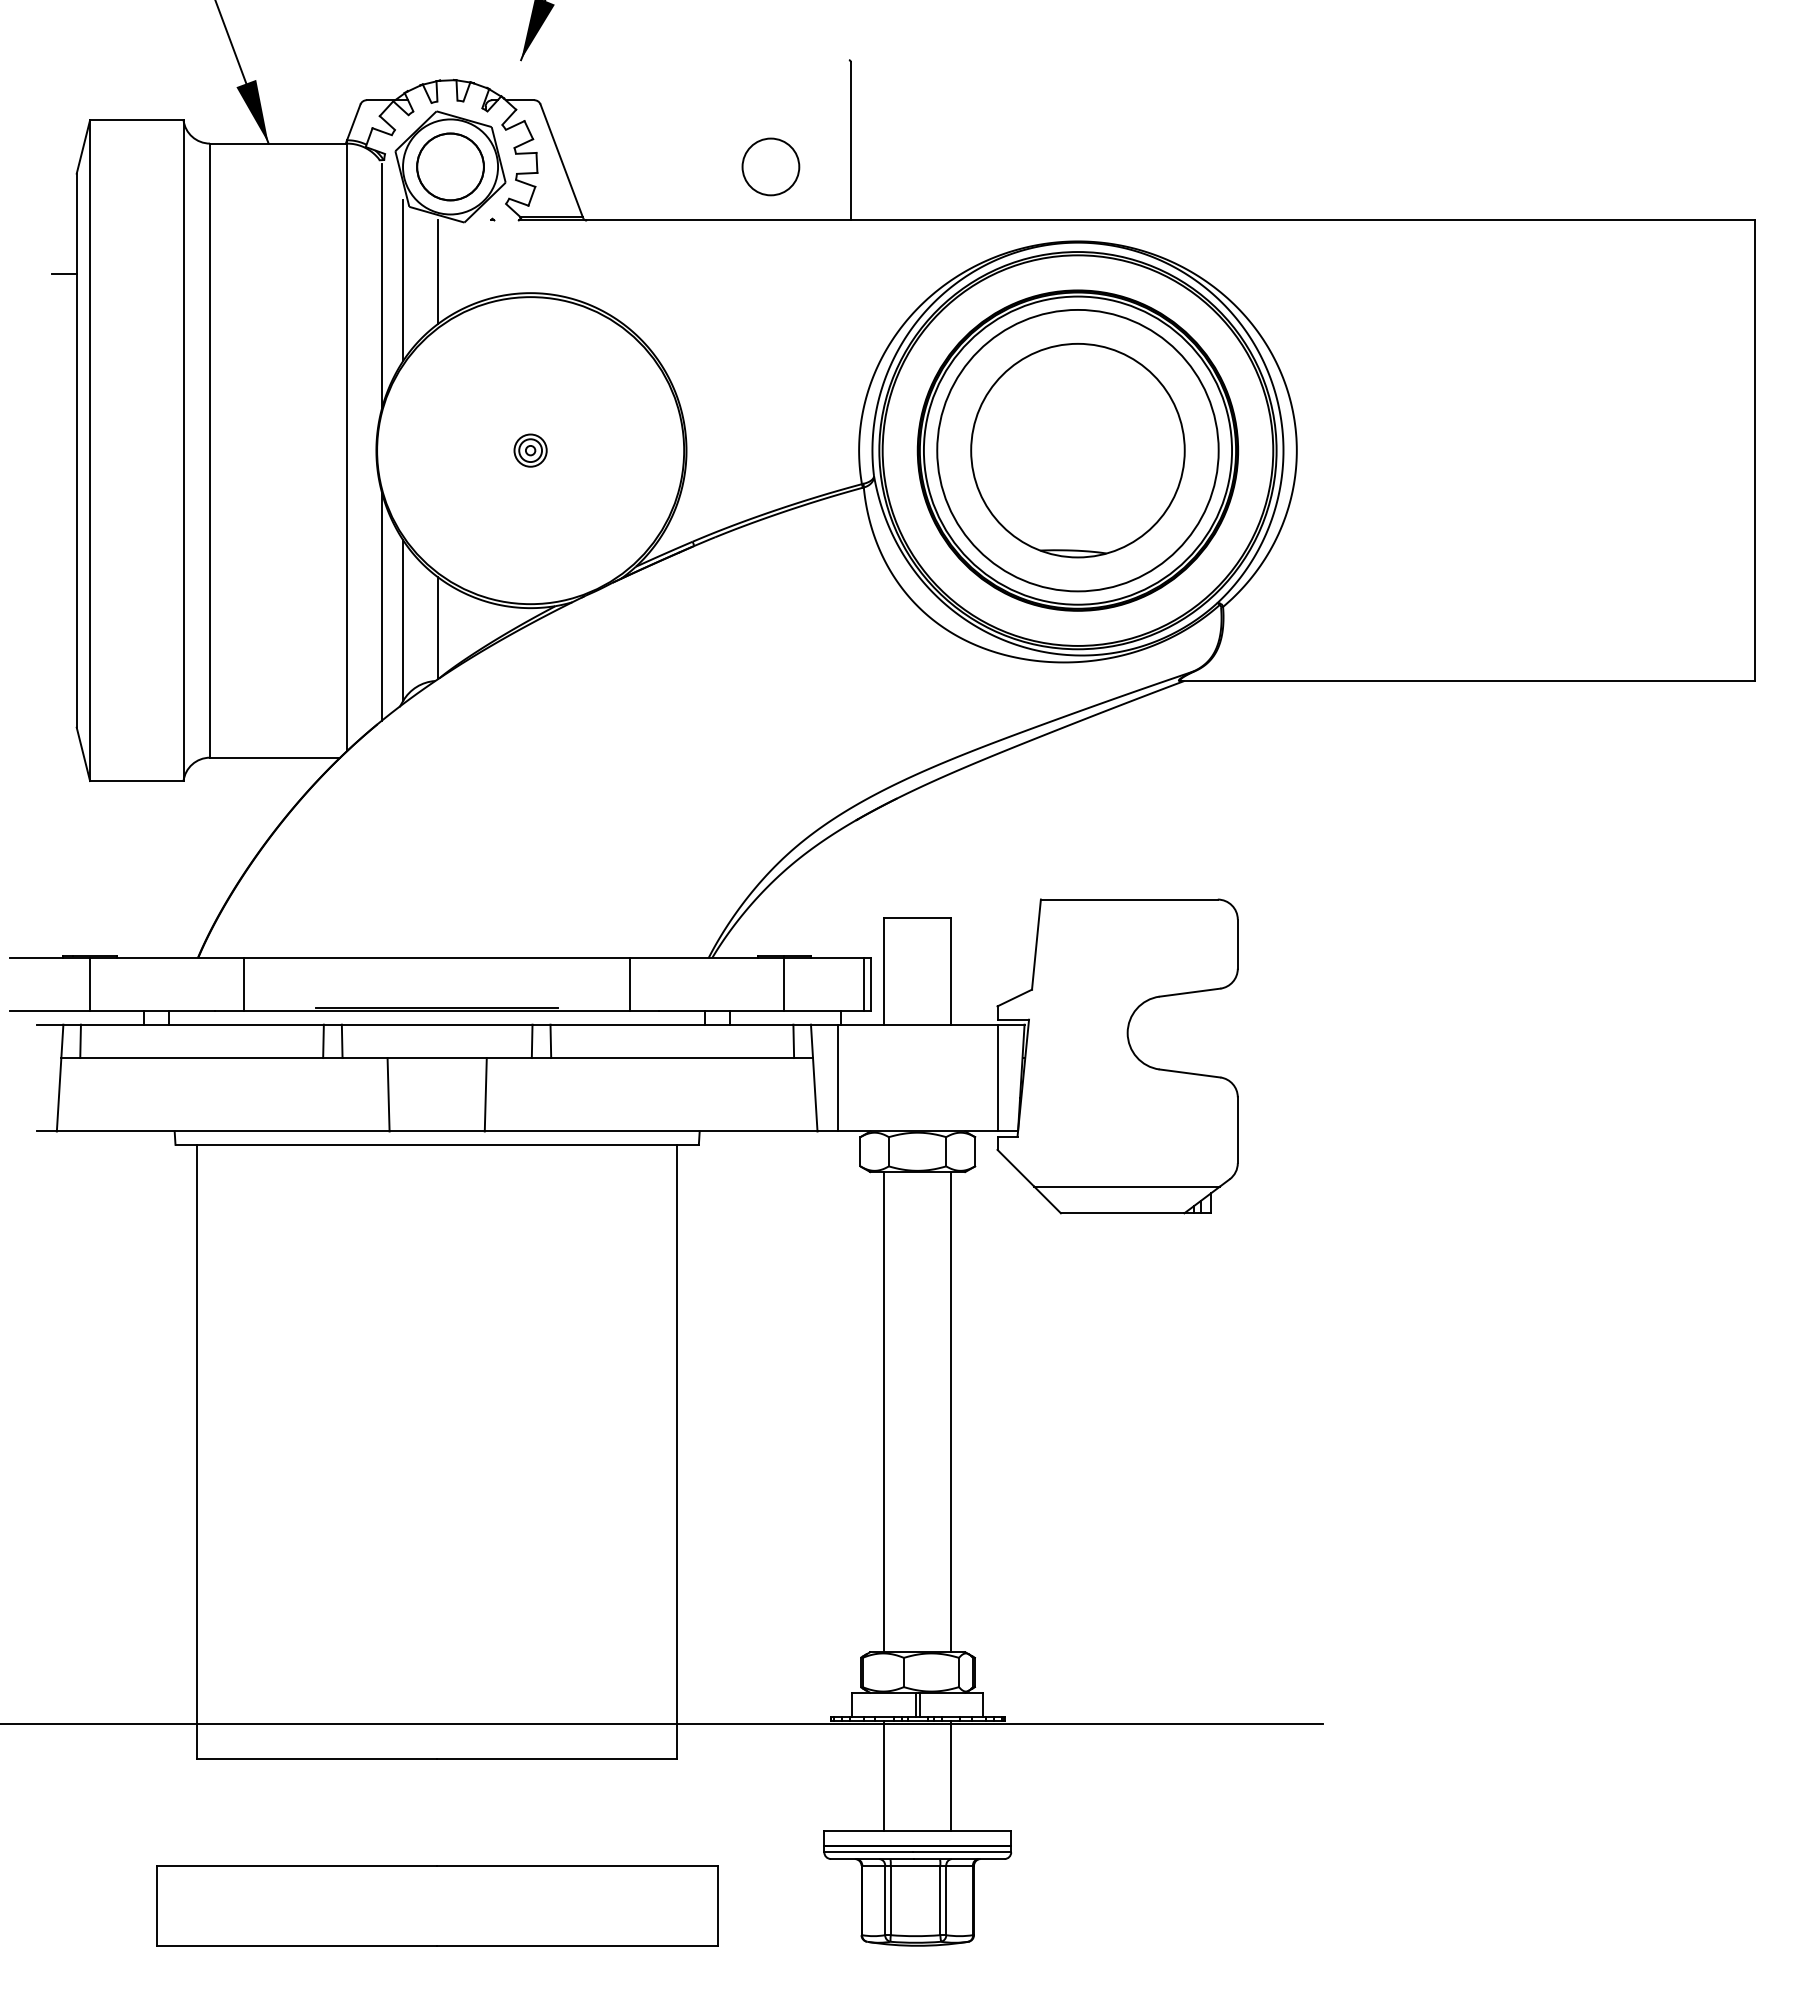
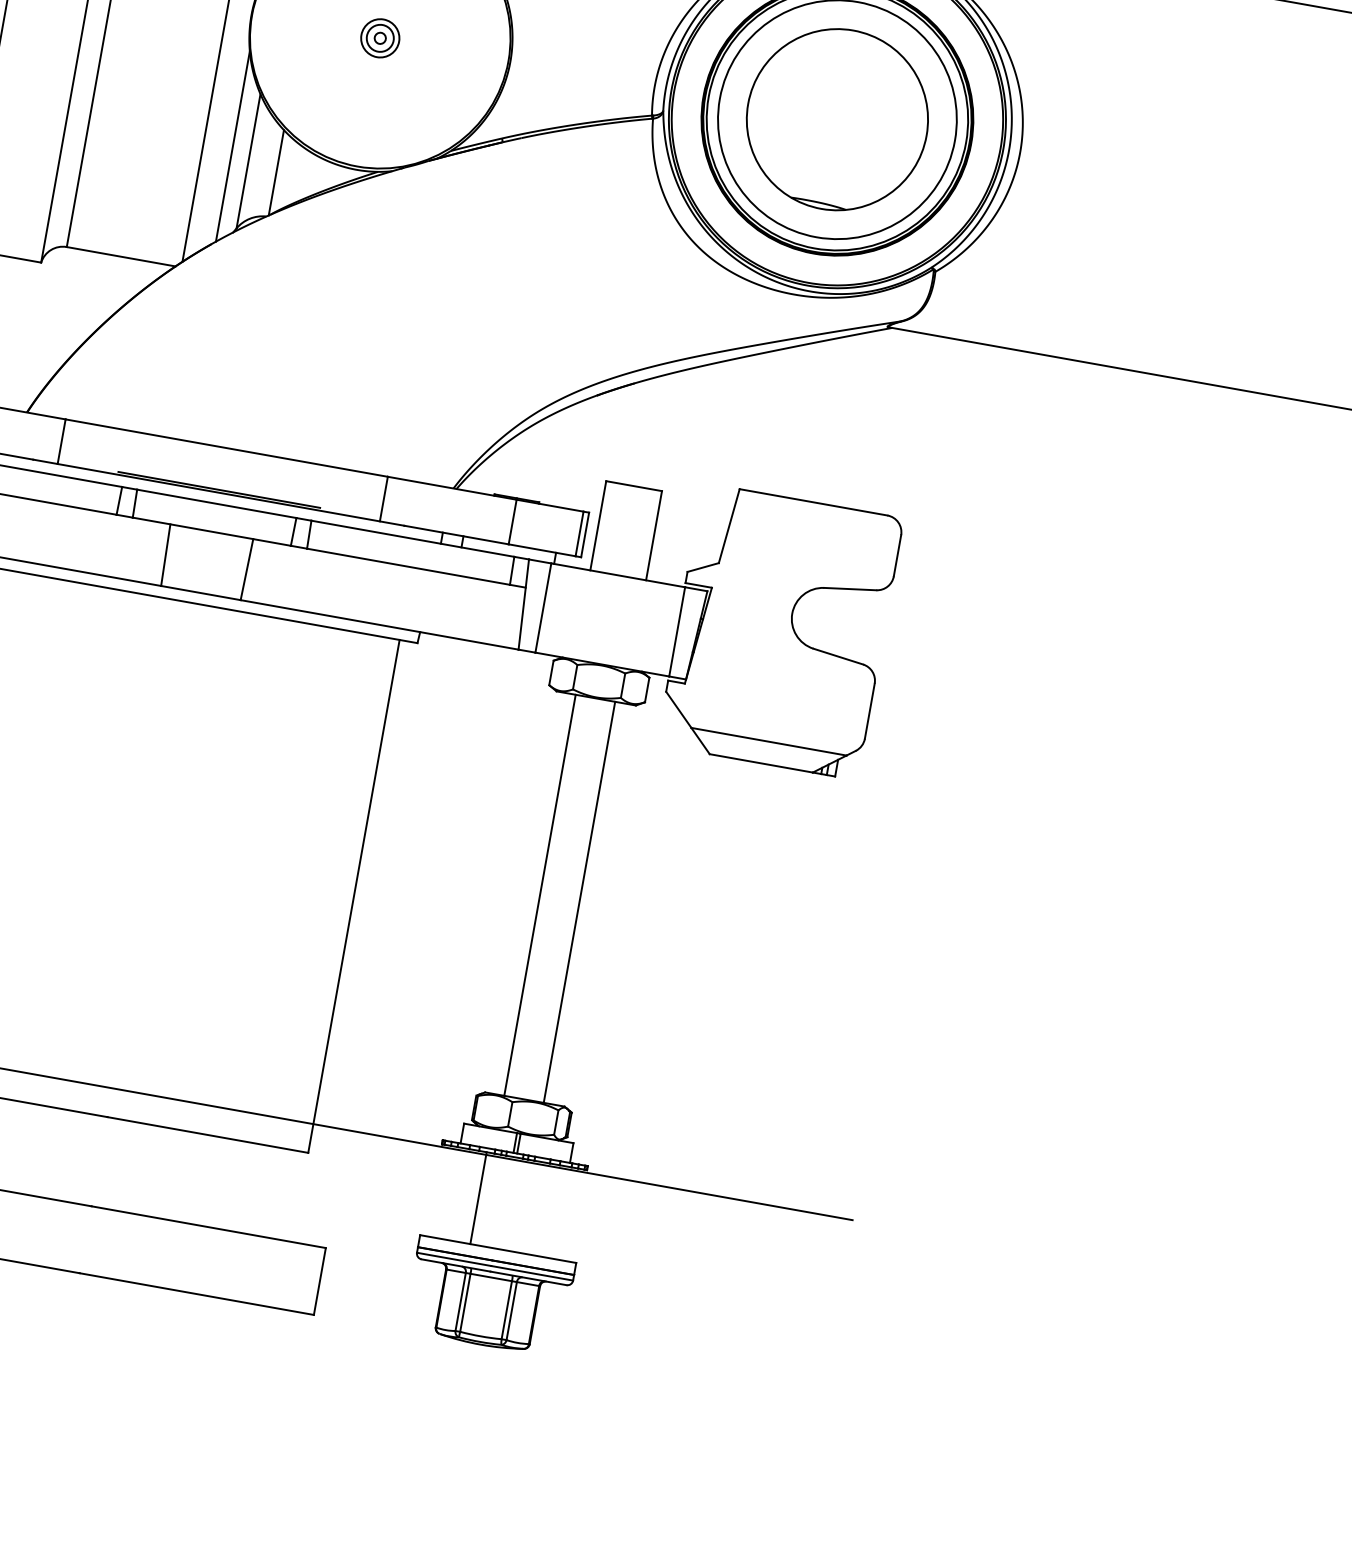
part: (530, 450) -> (380, 38), size x1.4
line: (884, 1412) -> (579, 902), moved
line: (951, 1412) -> (540, 895), moved
line: (951, 1776) -> (534, 1208), removed

